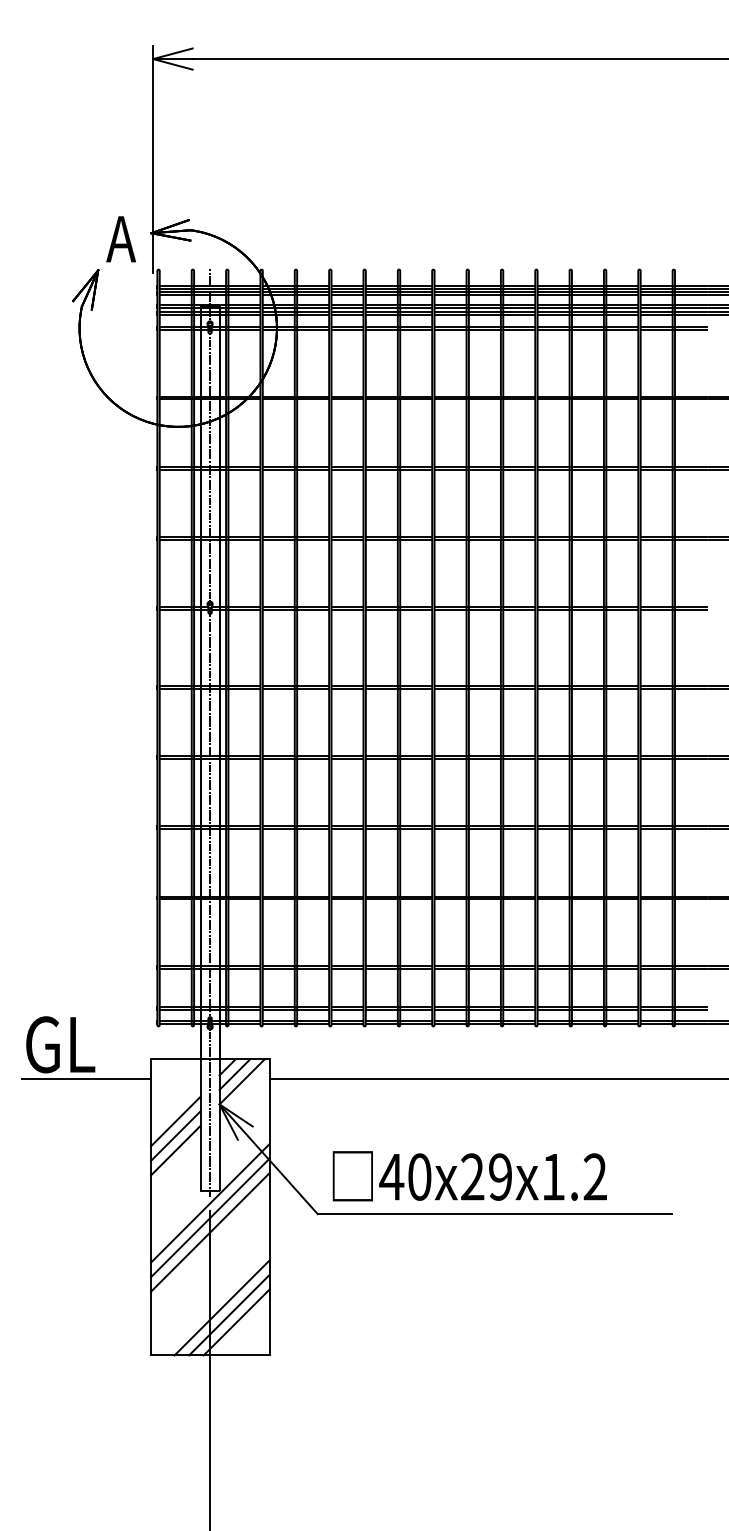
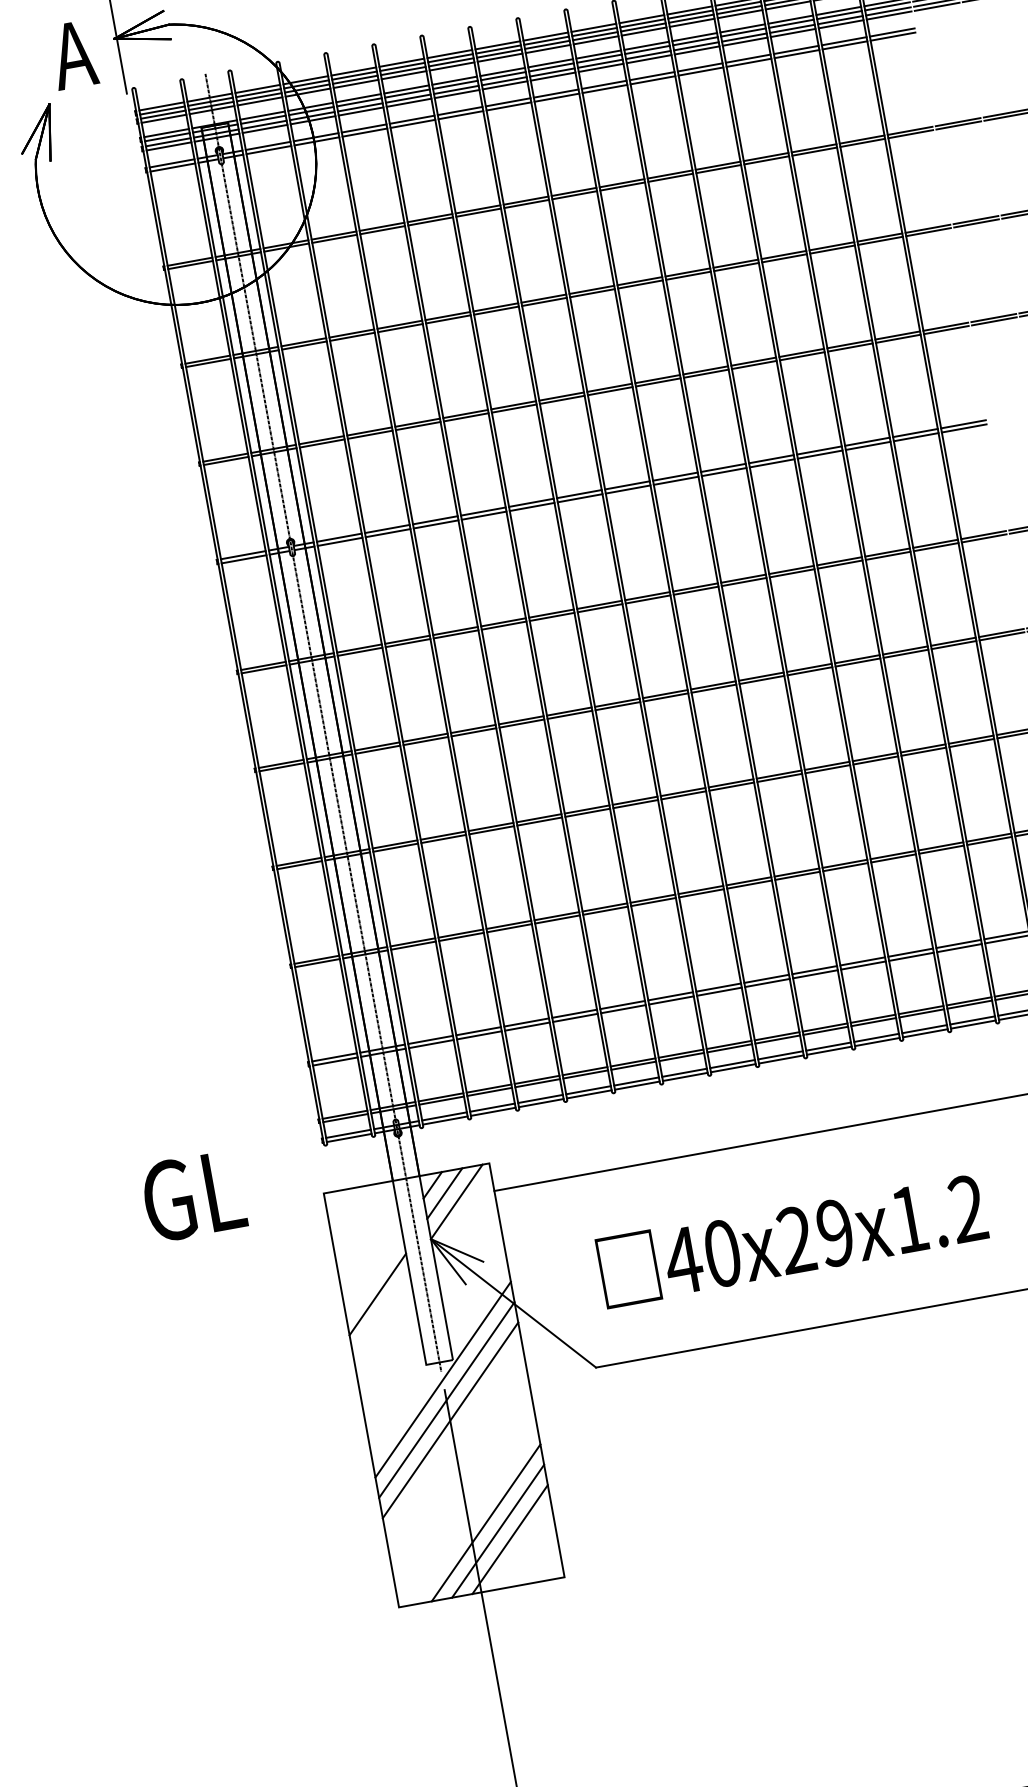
line: (86, 1079) -> (238, 1238), removed
line: (175, 1121) -> (373, 1274), removed
line: (175, 1150) -> (381, 1314), removed
text: (469, 1176) -> (791, 1240), moved

